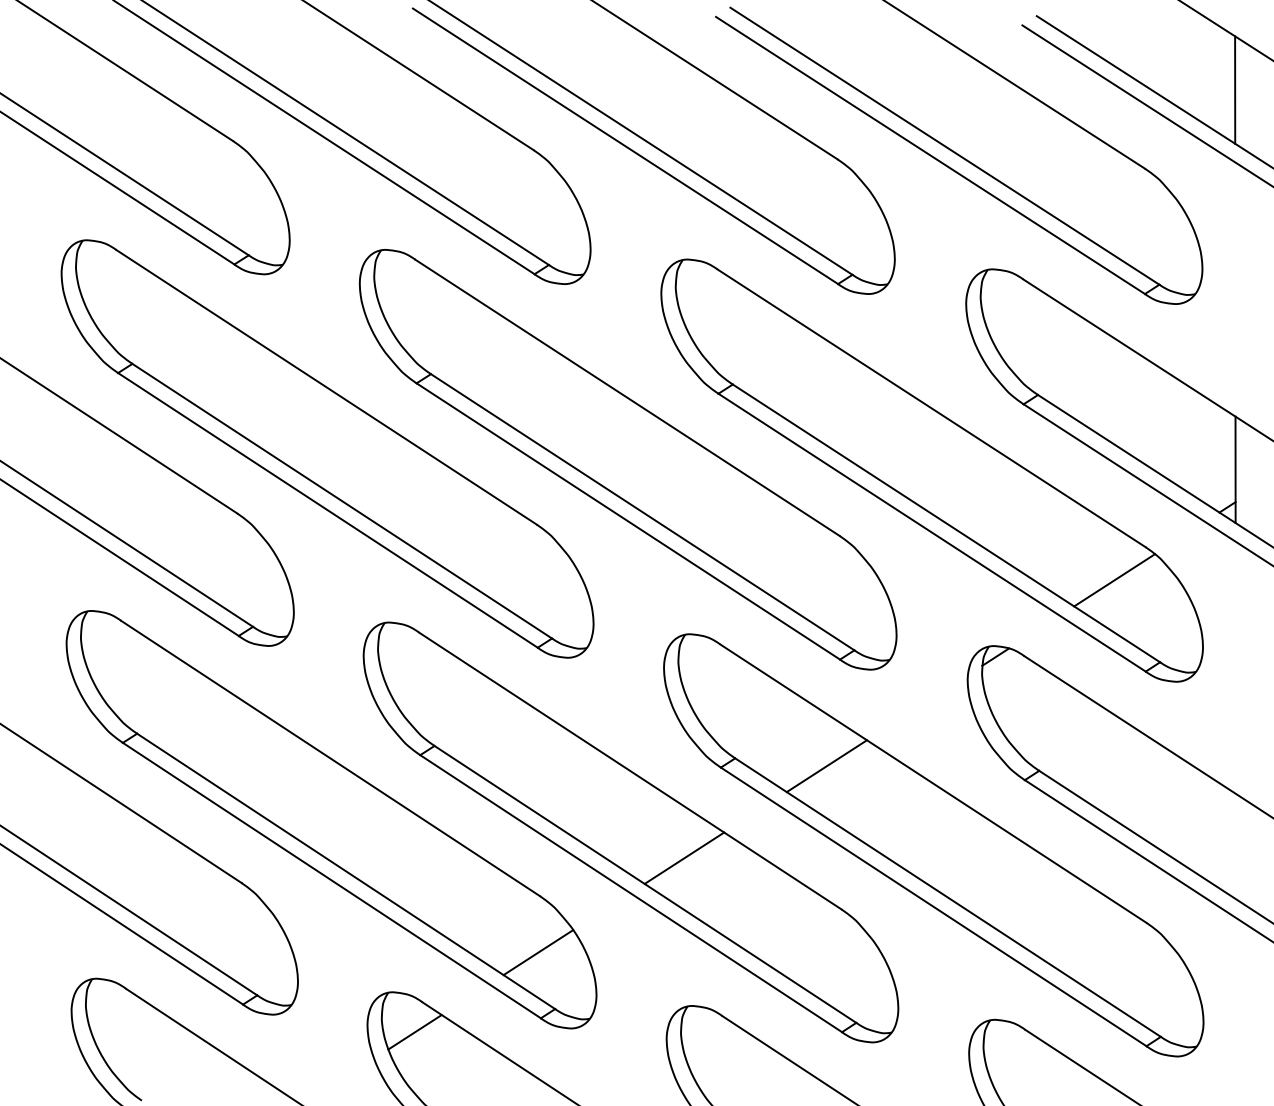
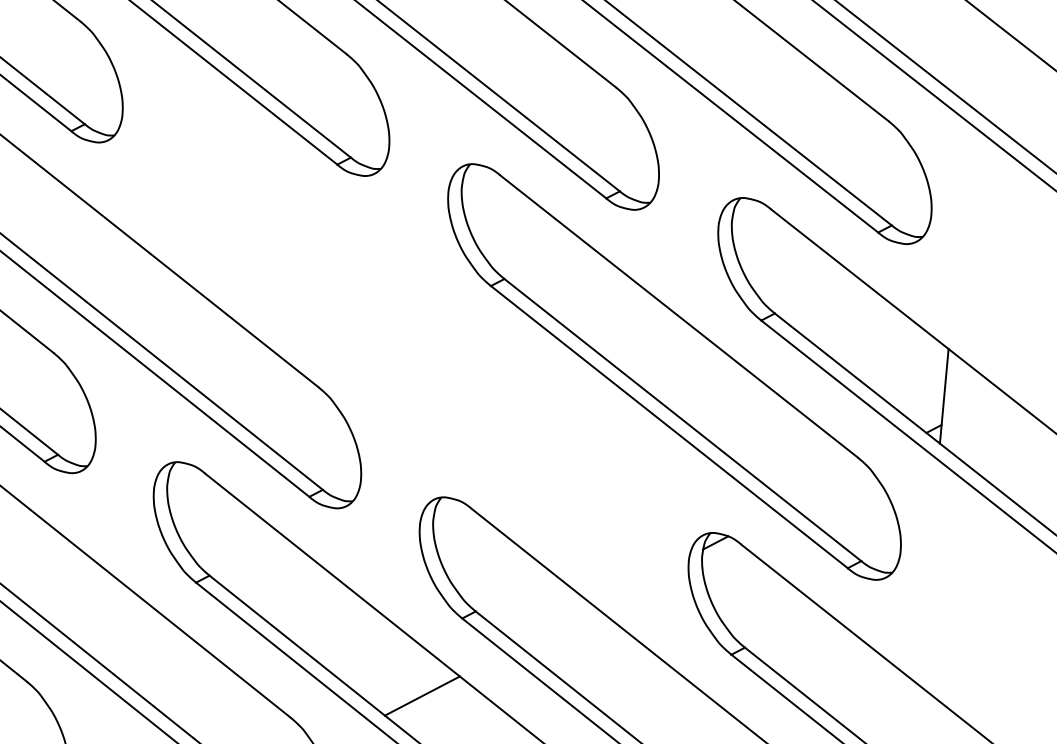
line: (1235, 89) -> (975, 58), removed
part: (627, 459) -> (404, 336), removed
line: (1114, 580) -> (827, 484), removed
line: (826, 766) -> (556, 626), removed

